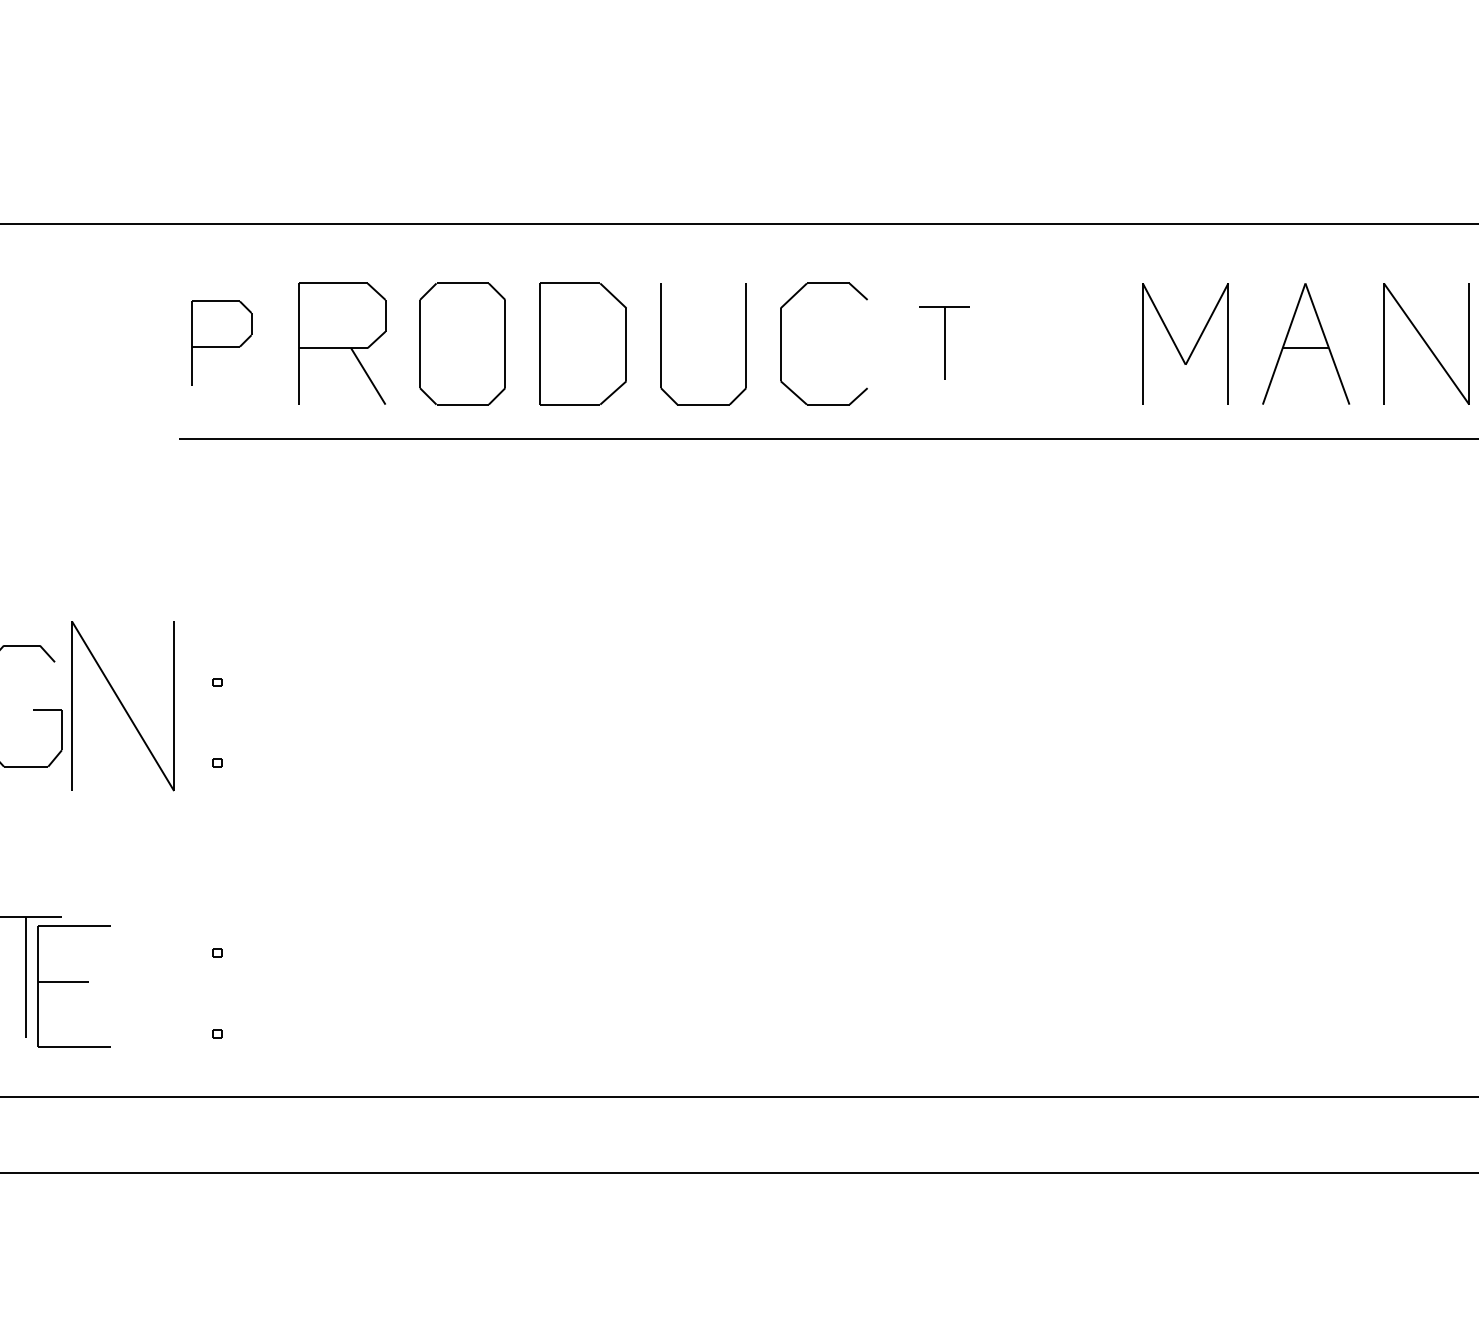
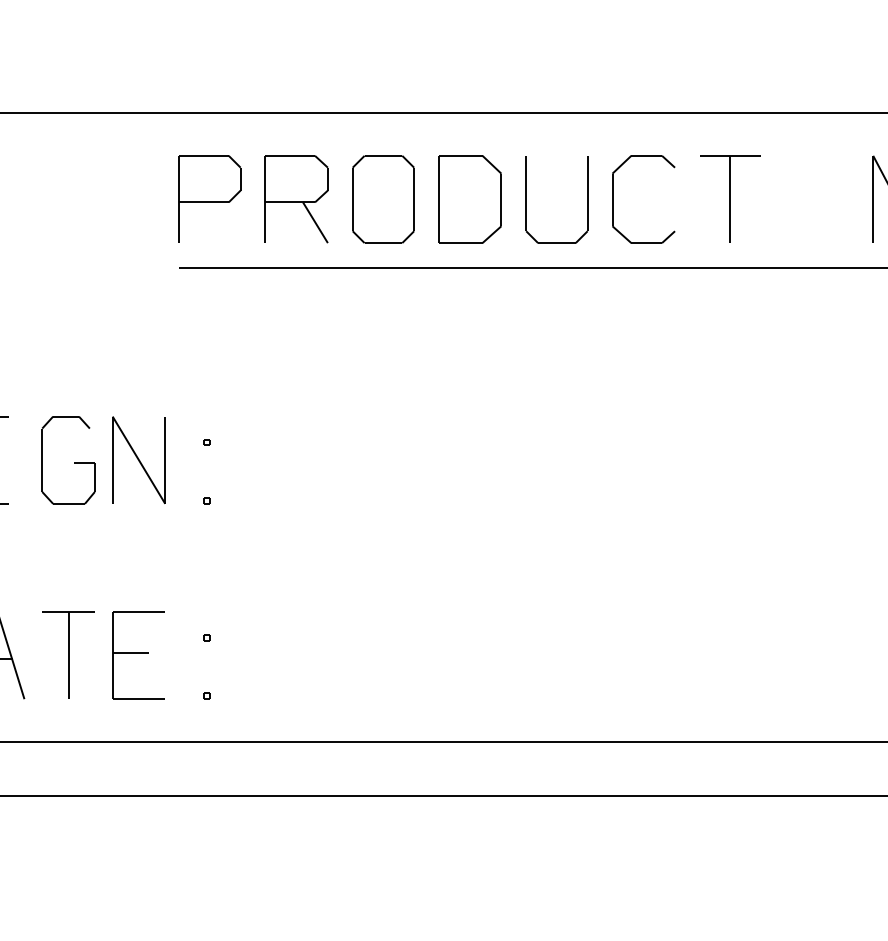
part: (221, 343) -> (209, 199), size x1.43
part: (944, 343) -> (730, 199), size x1.67
part: (123, 705) -> (139, 459), size x0.71
part: (73, 986) -> (138, 655), moved

